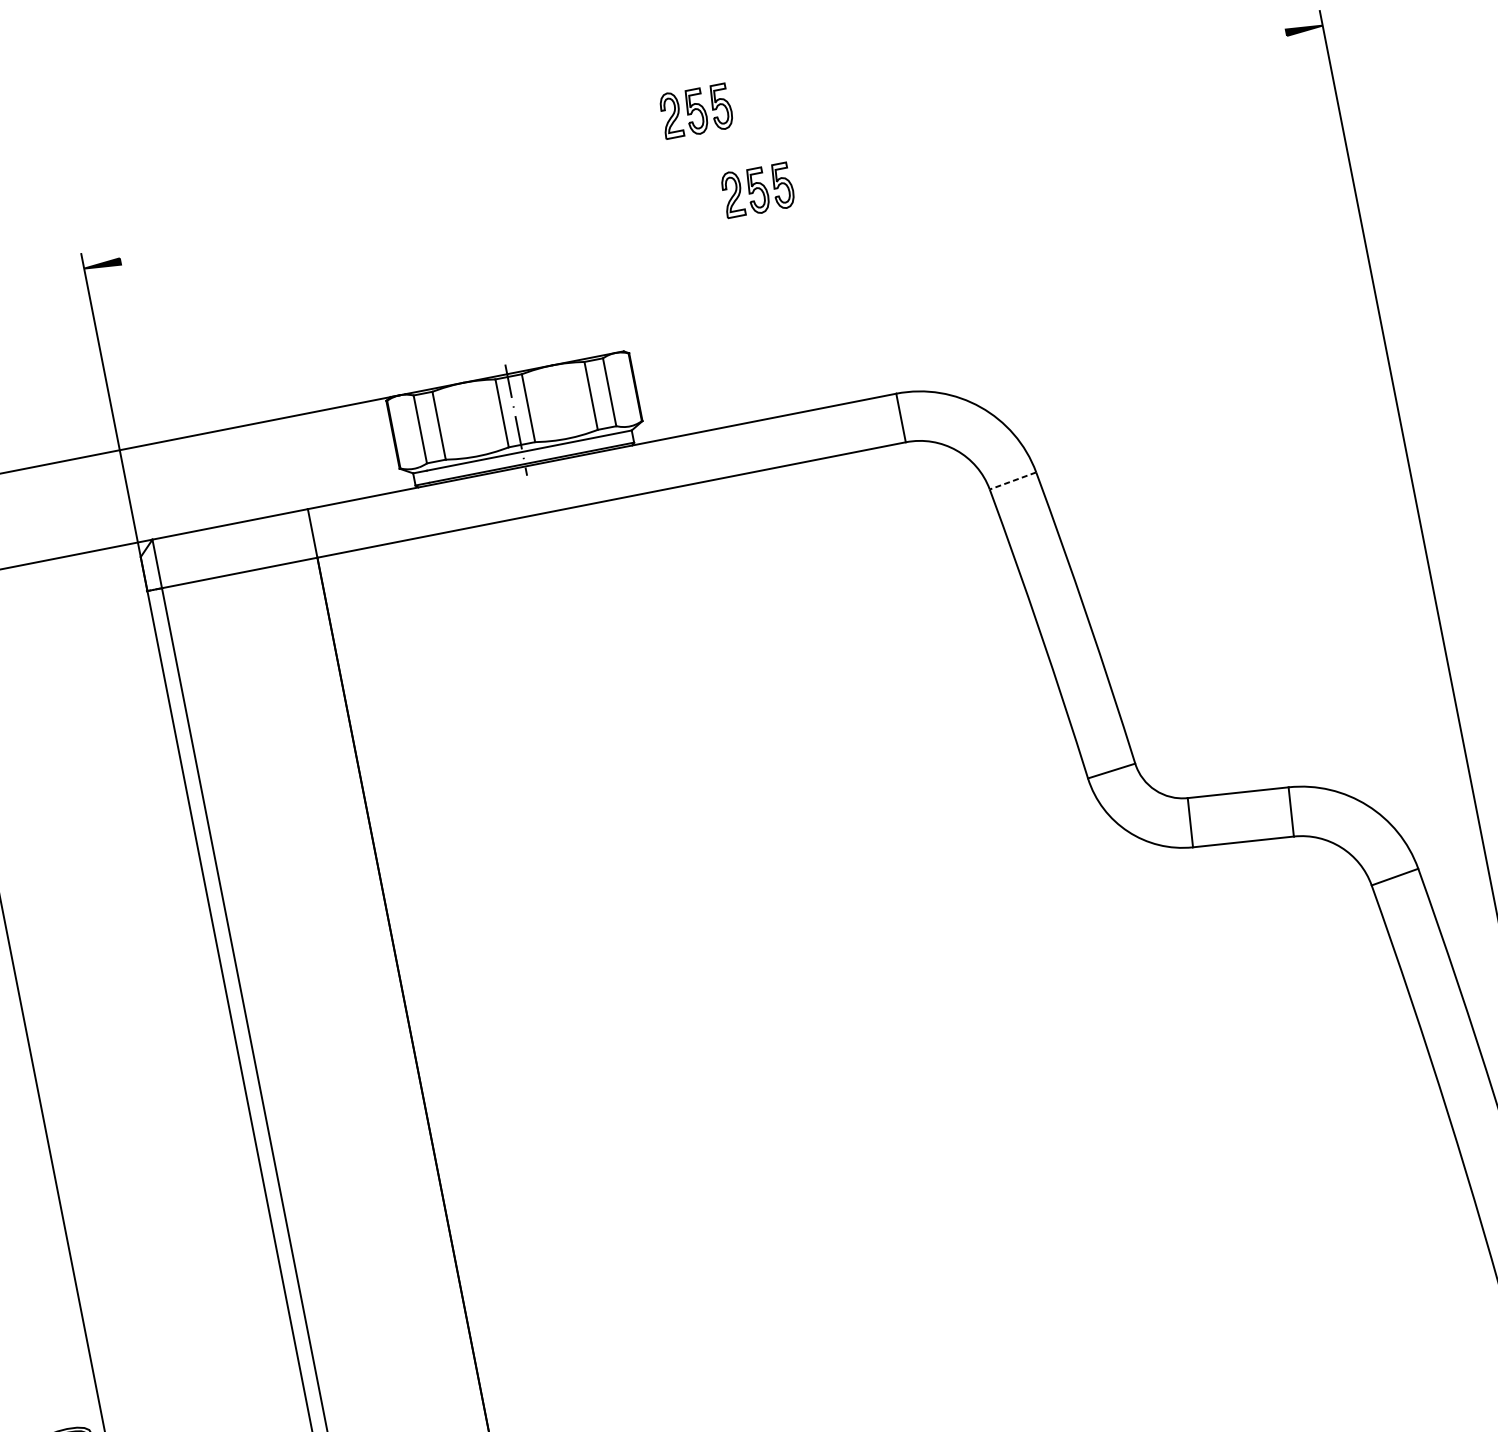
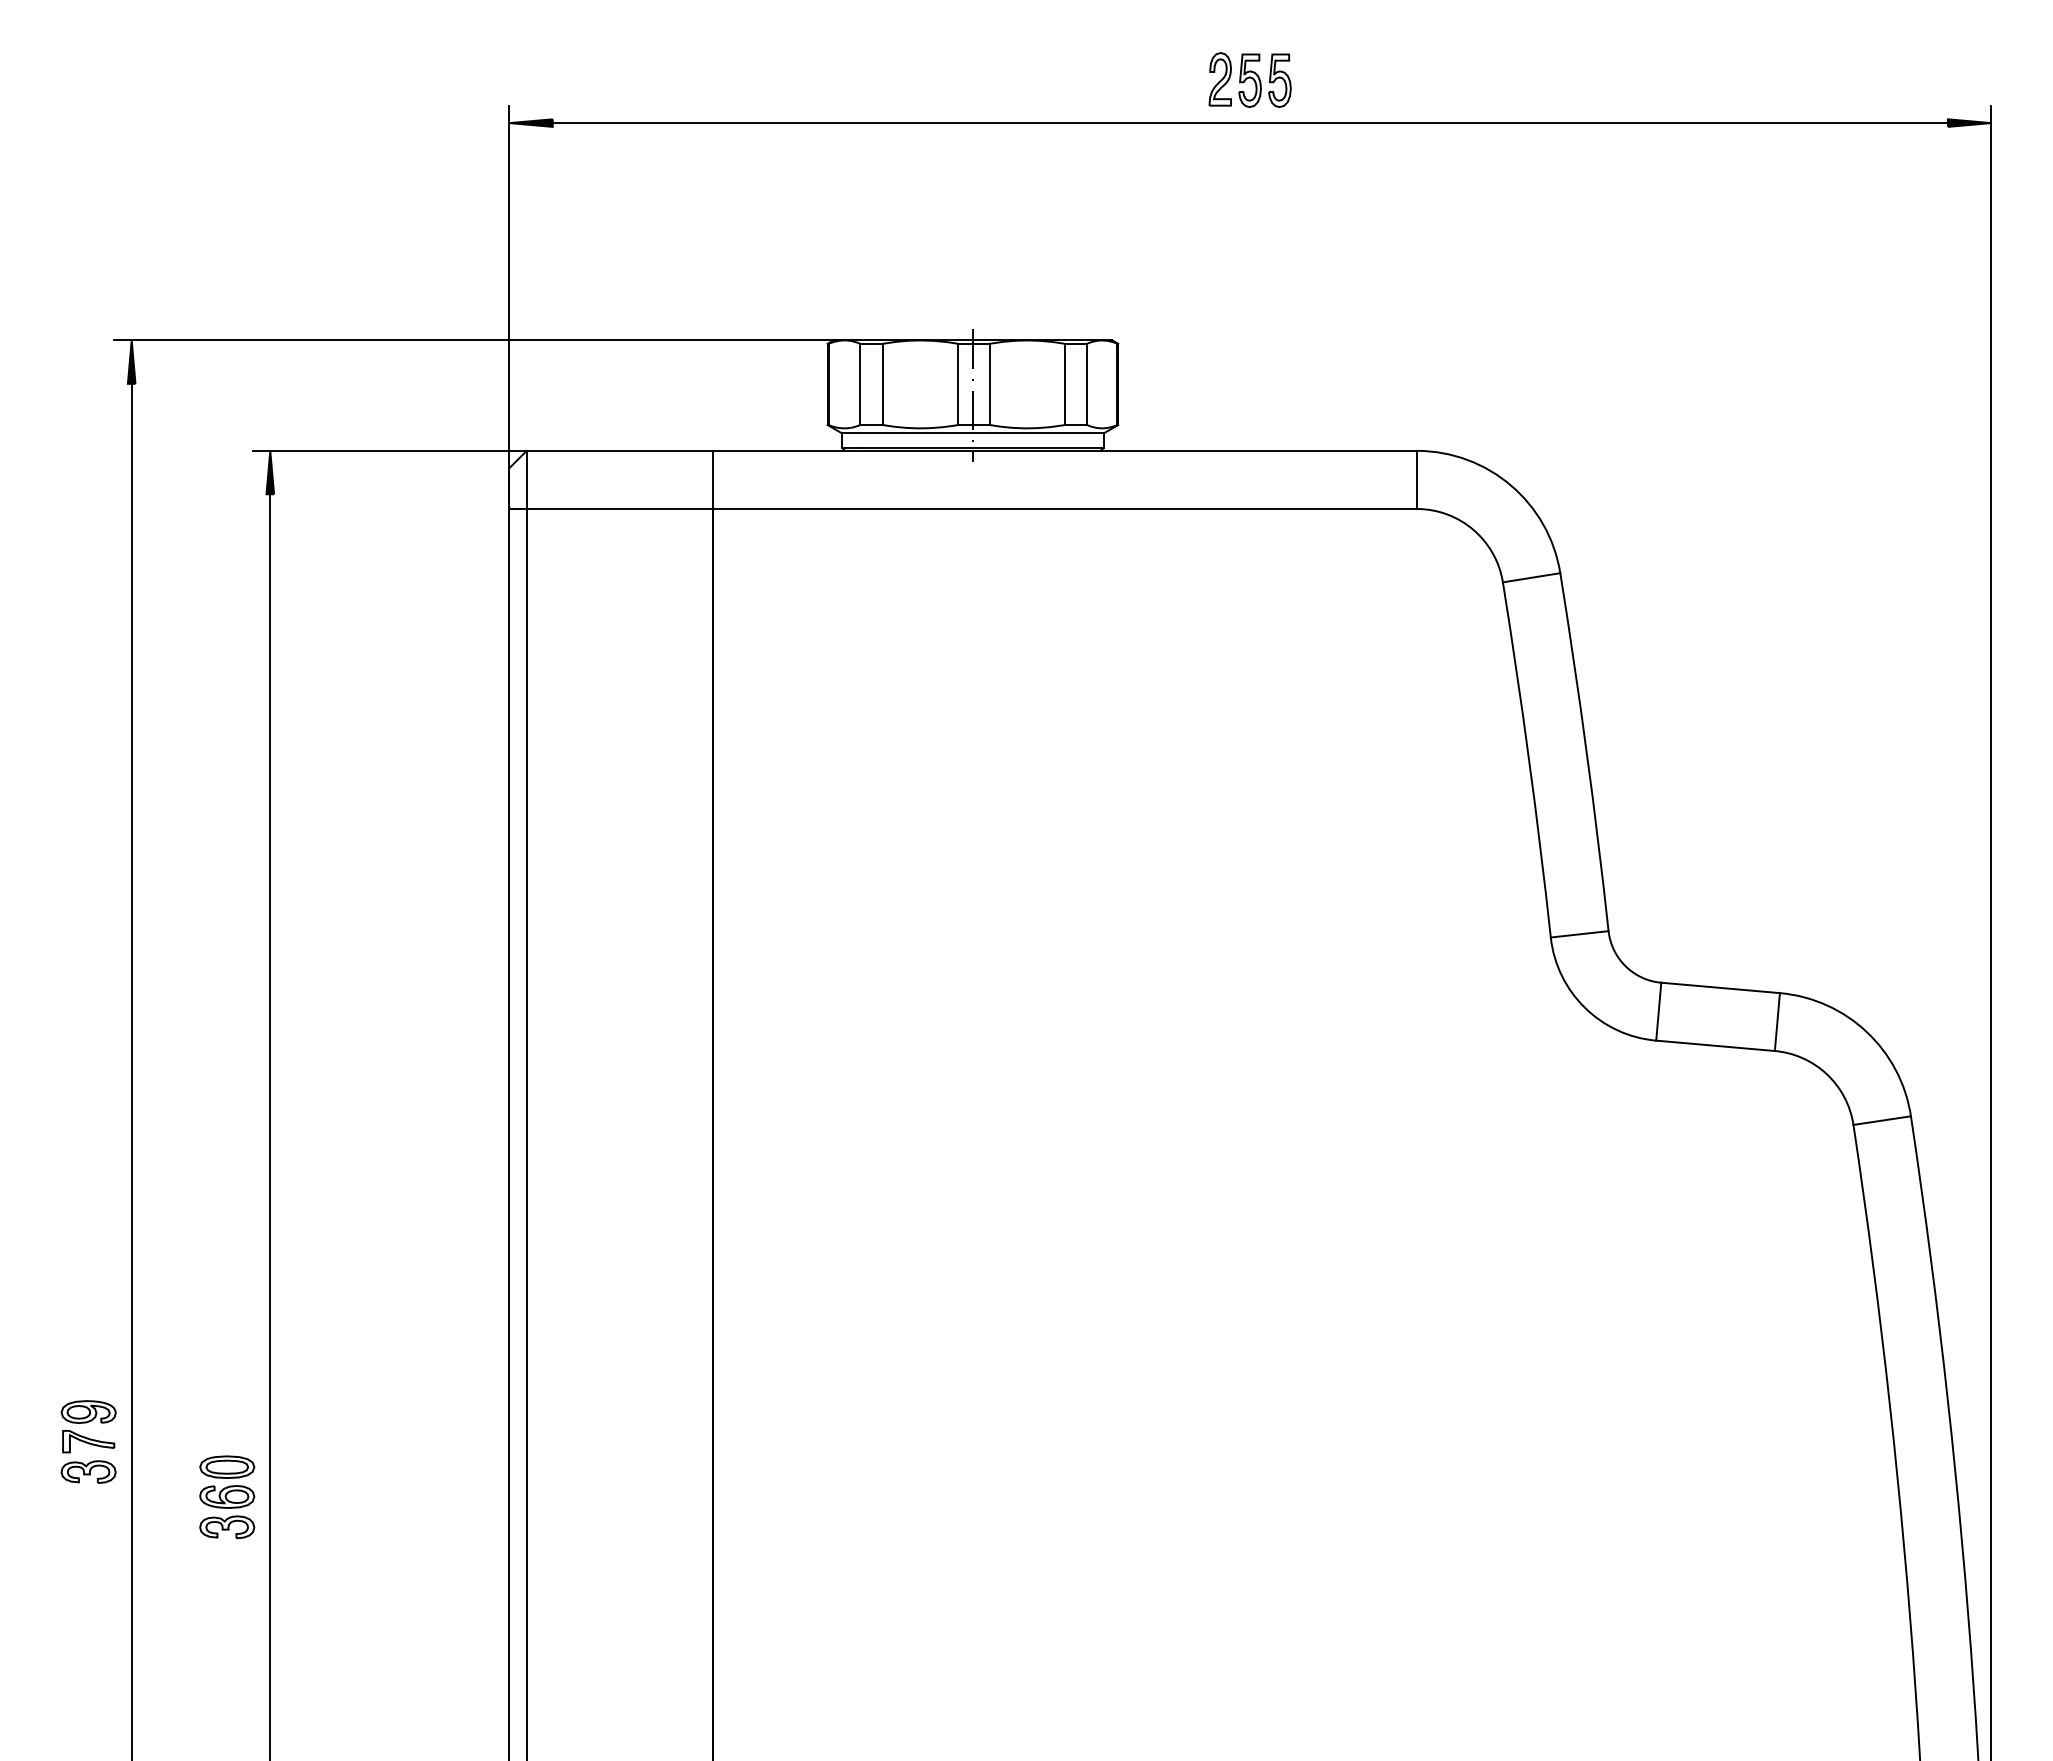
line: (702, 147) -> (1249, 123), added
part: (757, 189) -> (1302, 184), removed
line: (1012, 480) -> (1531, 577), dashed -> solid

